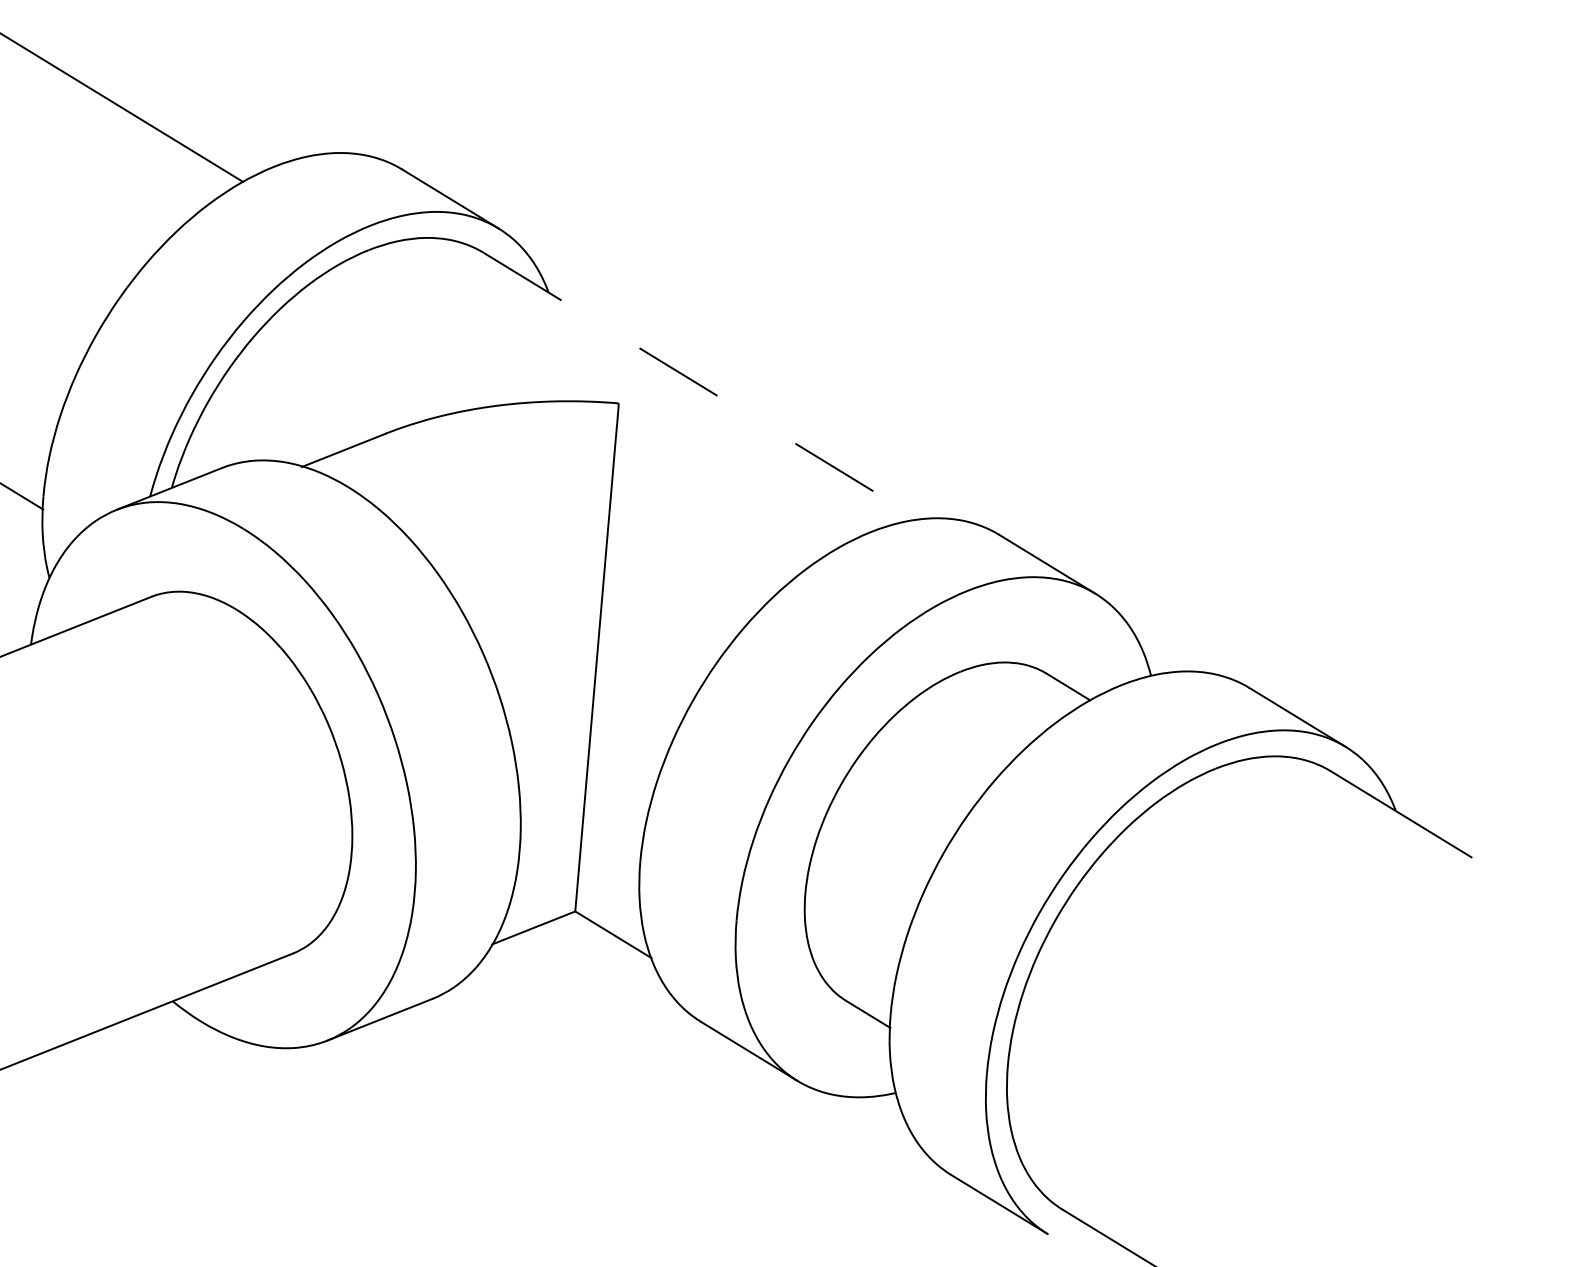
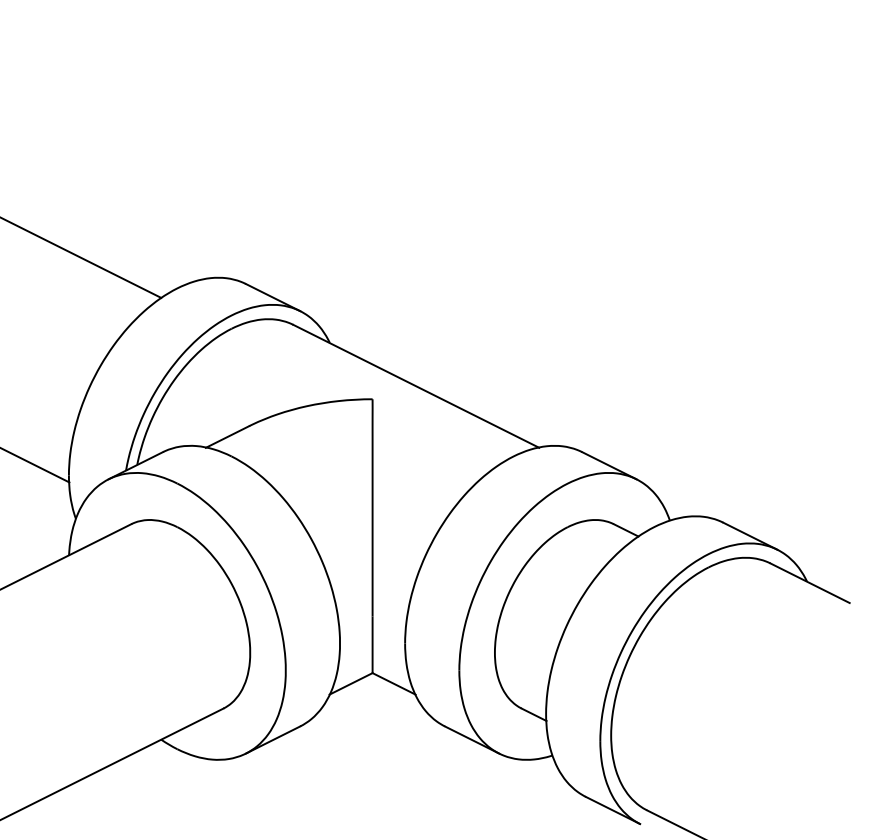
line: (702, 386) -> (416, 386), dashed -> solid

